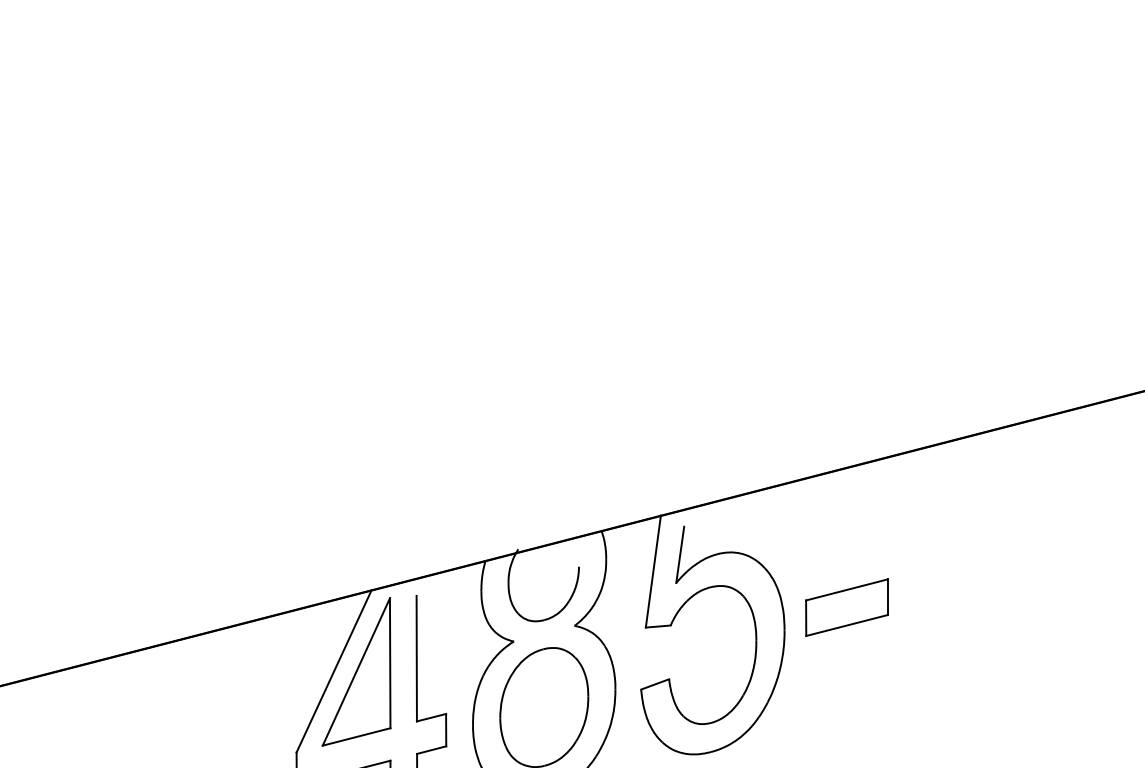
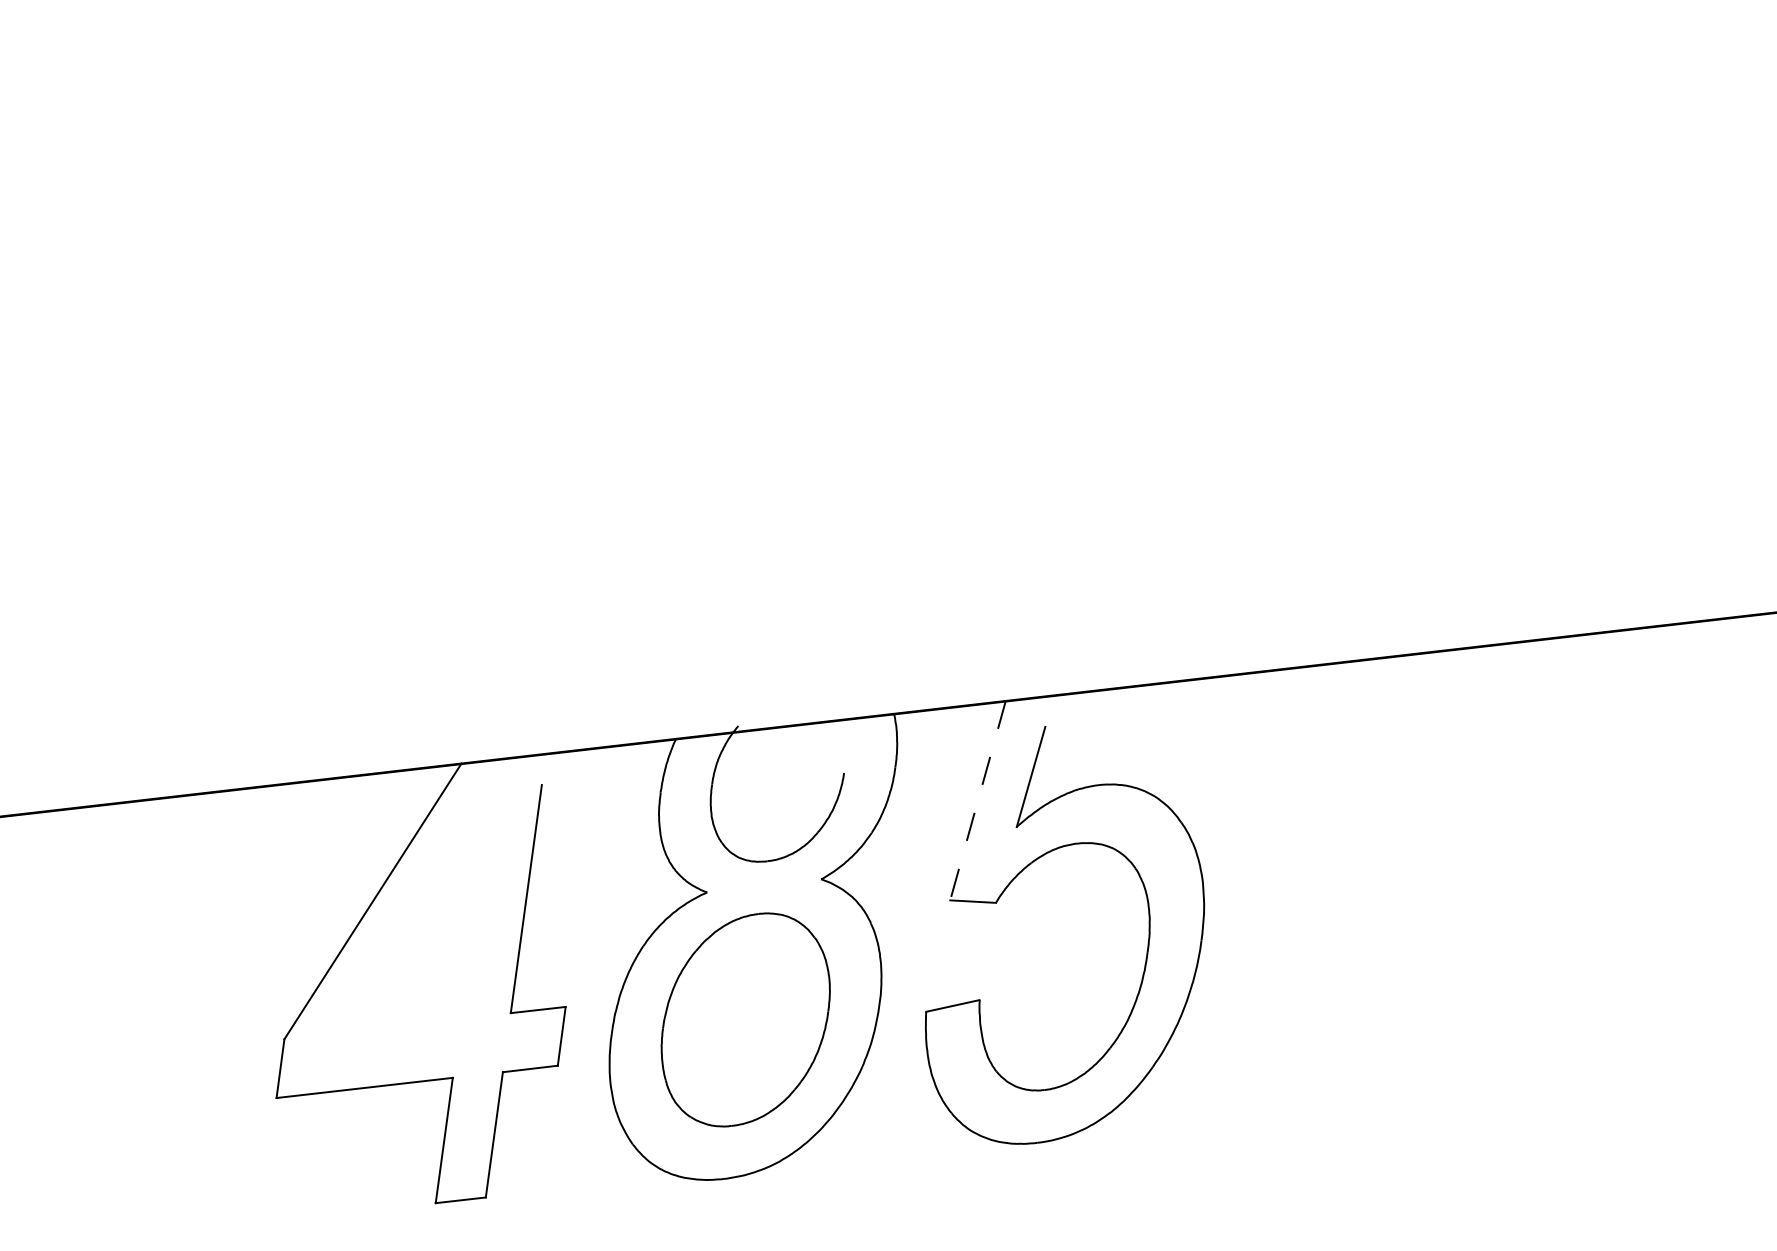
line: (653, 572) -> (978, 802), solid -> dashed
part: (846, 607) -> (1319, 914), removed
part: (356, 671) -> (413, 907), removed

